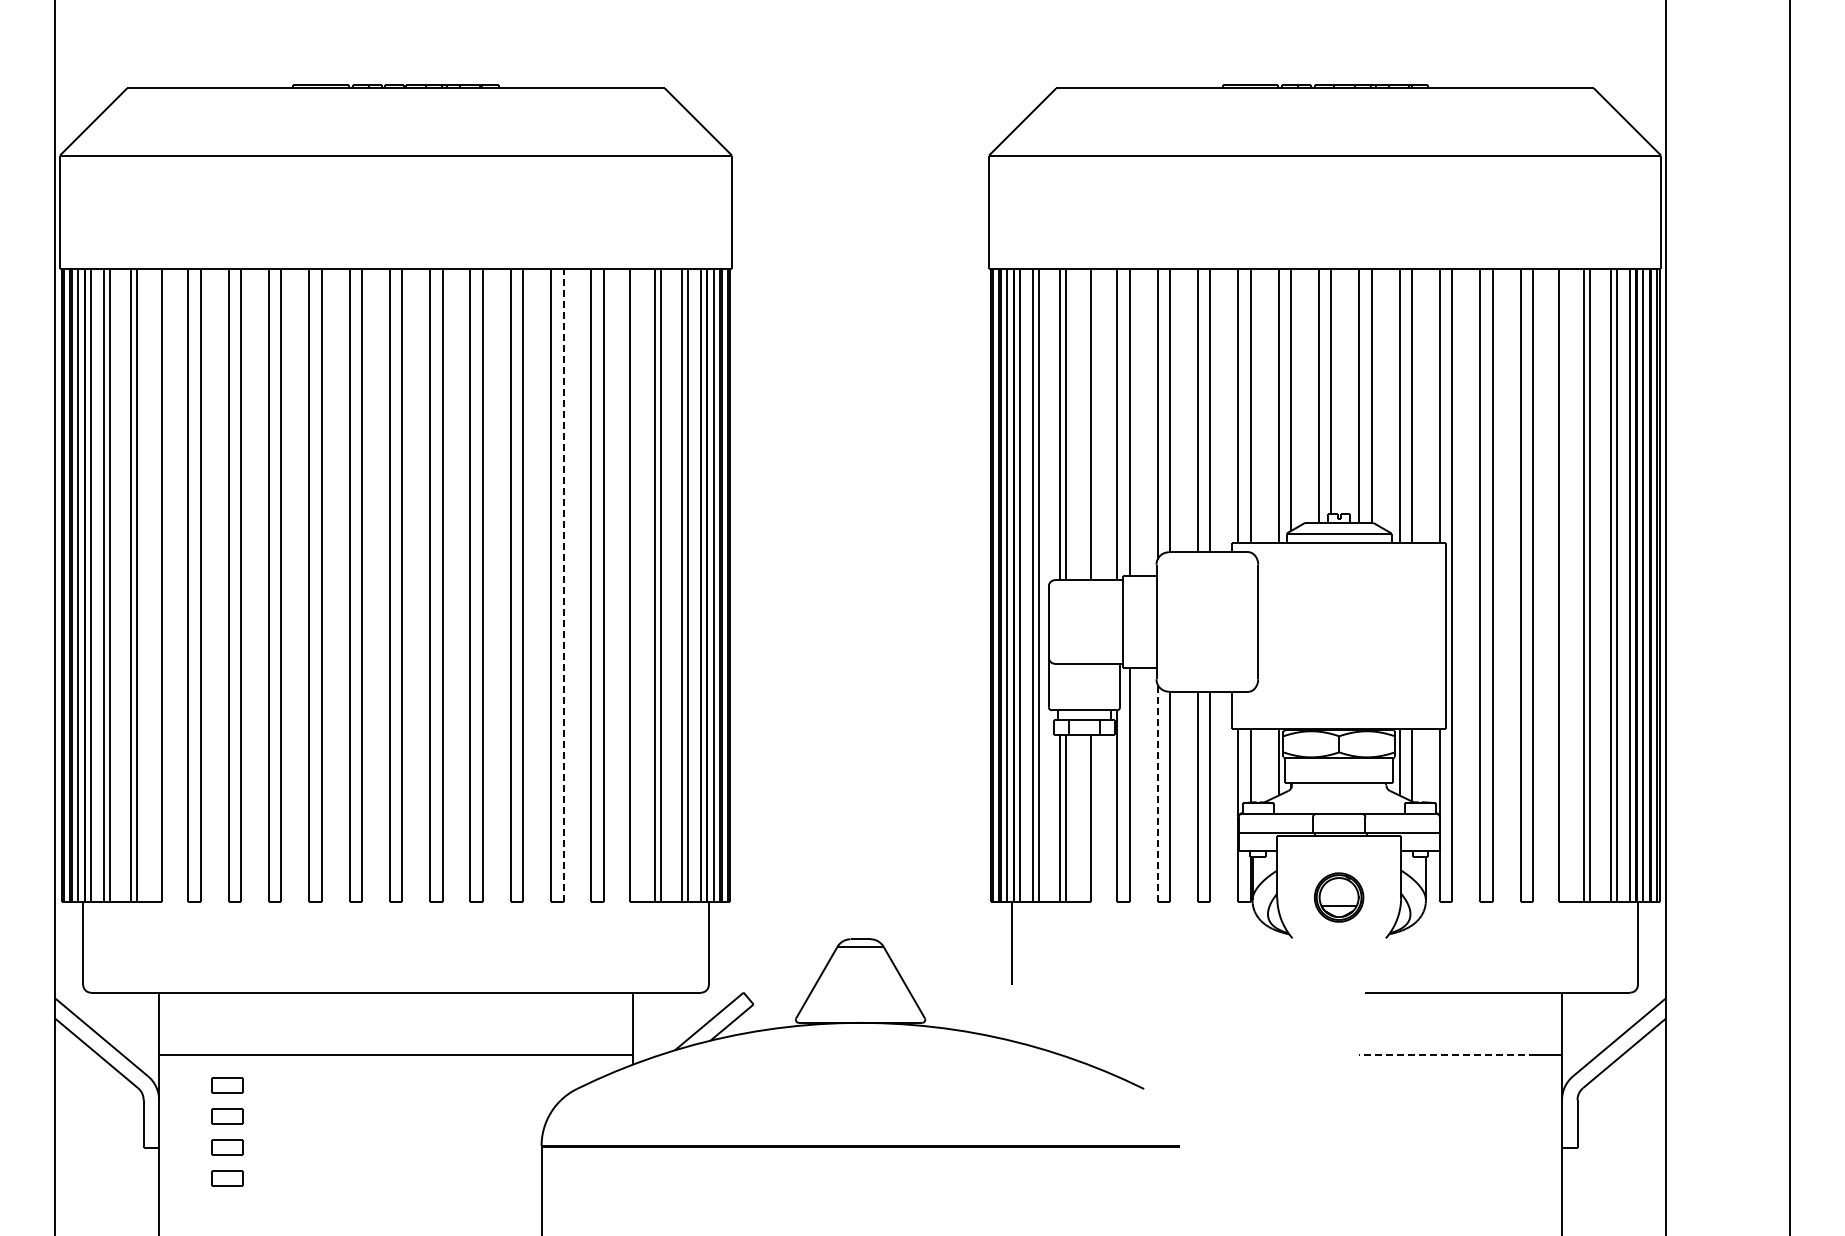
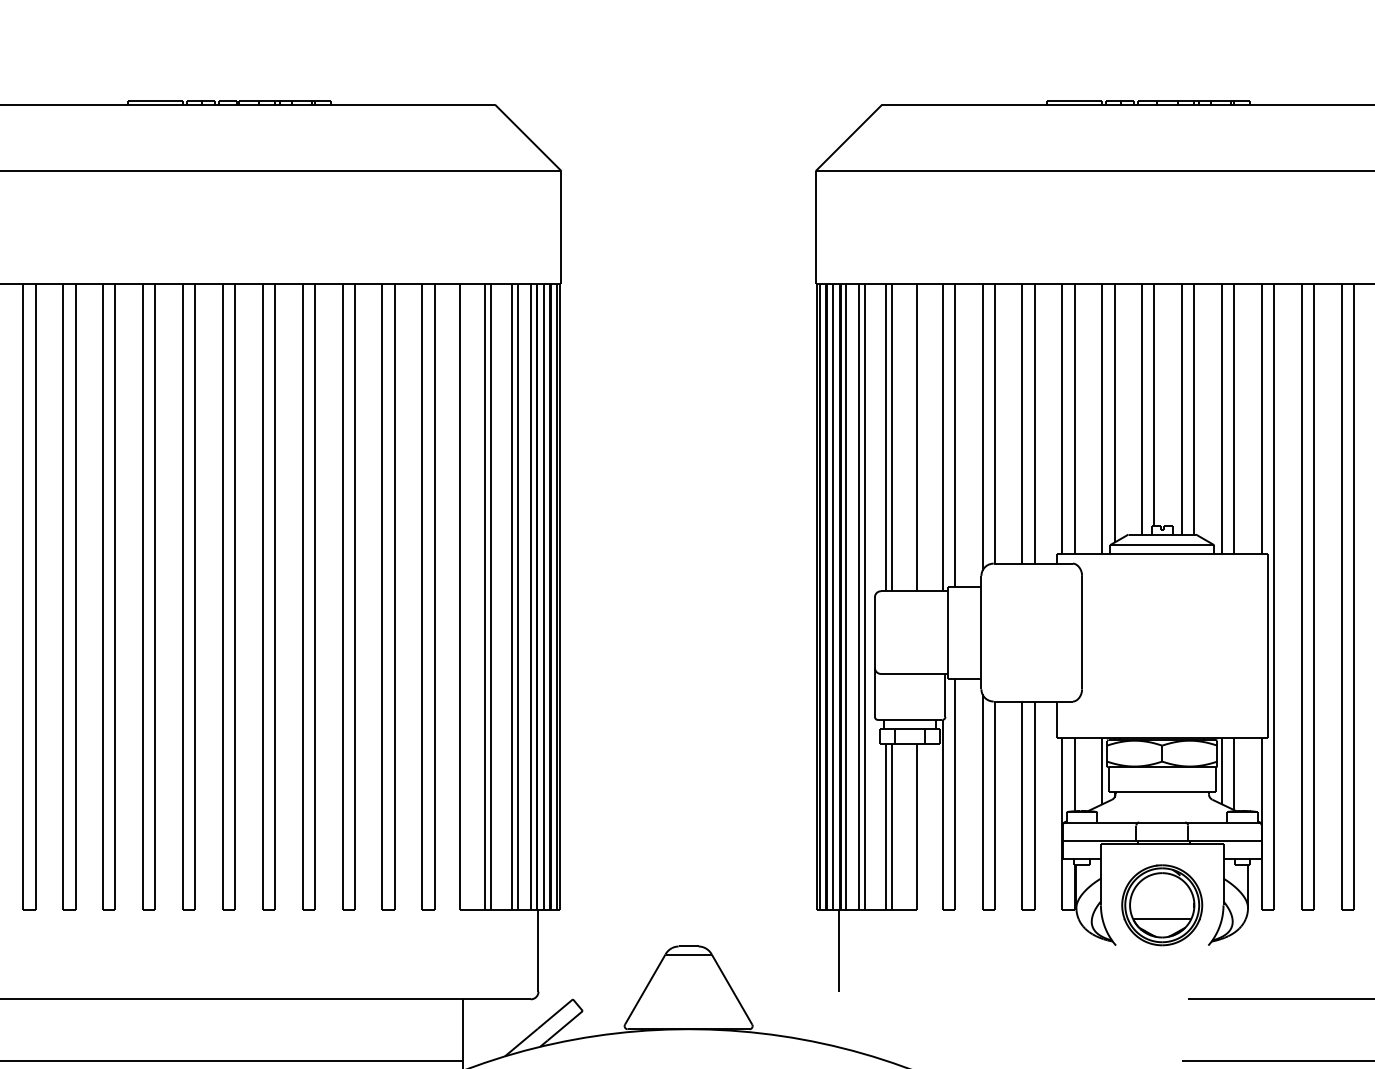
line: (563, 585) -> (394, 596), dashed -> solid
line: (1157, 793) -> (982, 802), dashed -> solid
part: (1338, 897) -> (1161, 905), size x1.67
line: (1447, 1054) -> (1269, 1060), dashed -> solid

